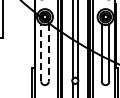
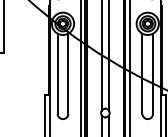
line: (41, 52) -> (58, 73), dashed -> solid
line: (48, 52) -> (67, 73), dashed -> solid

